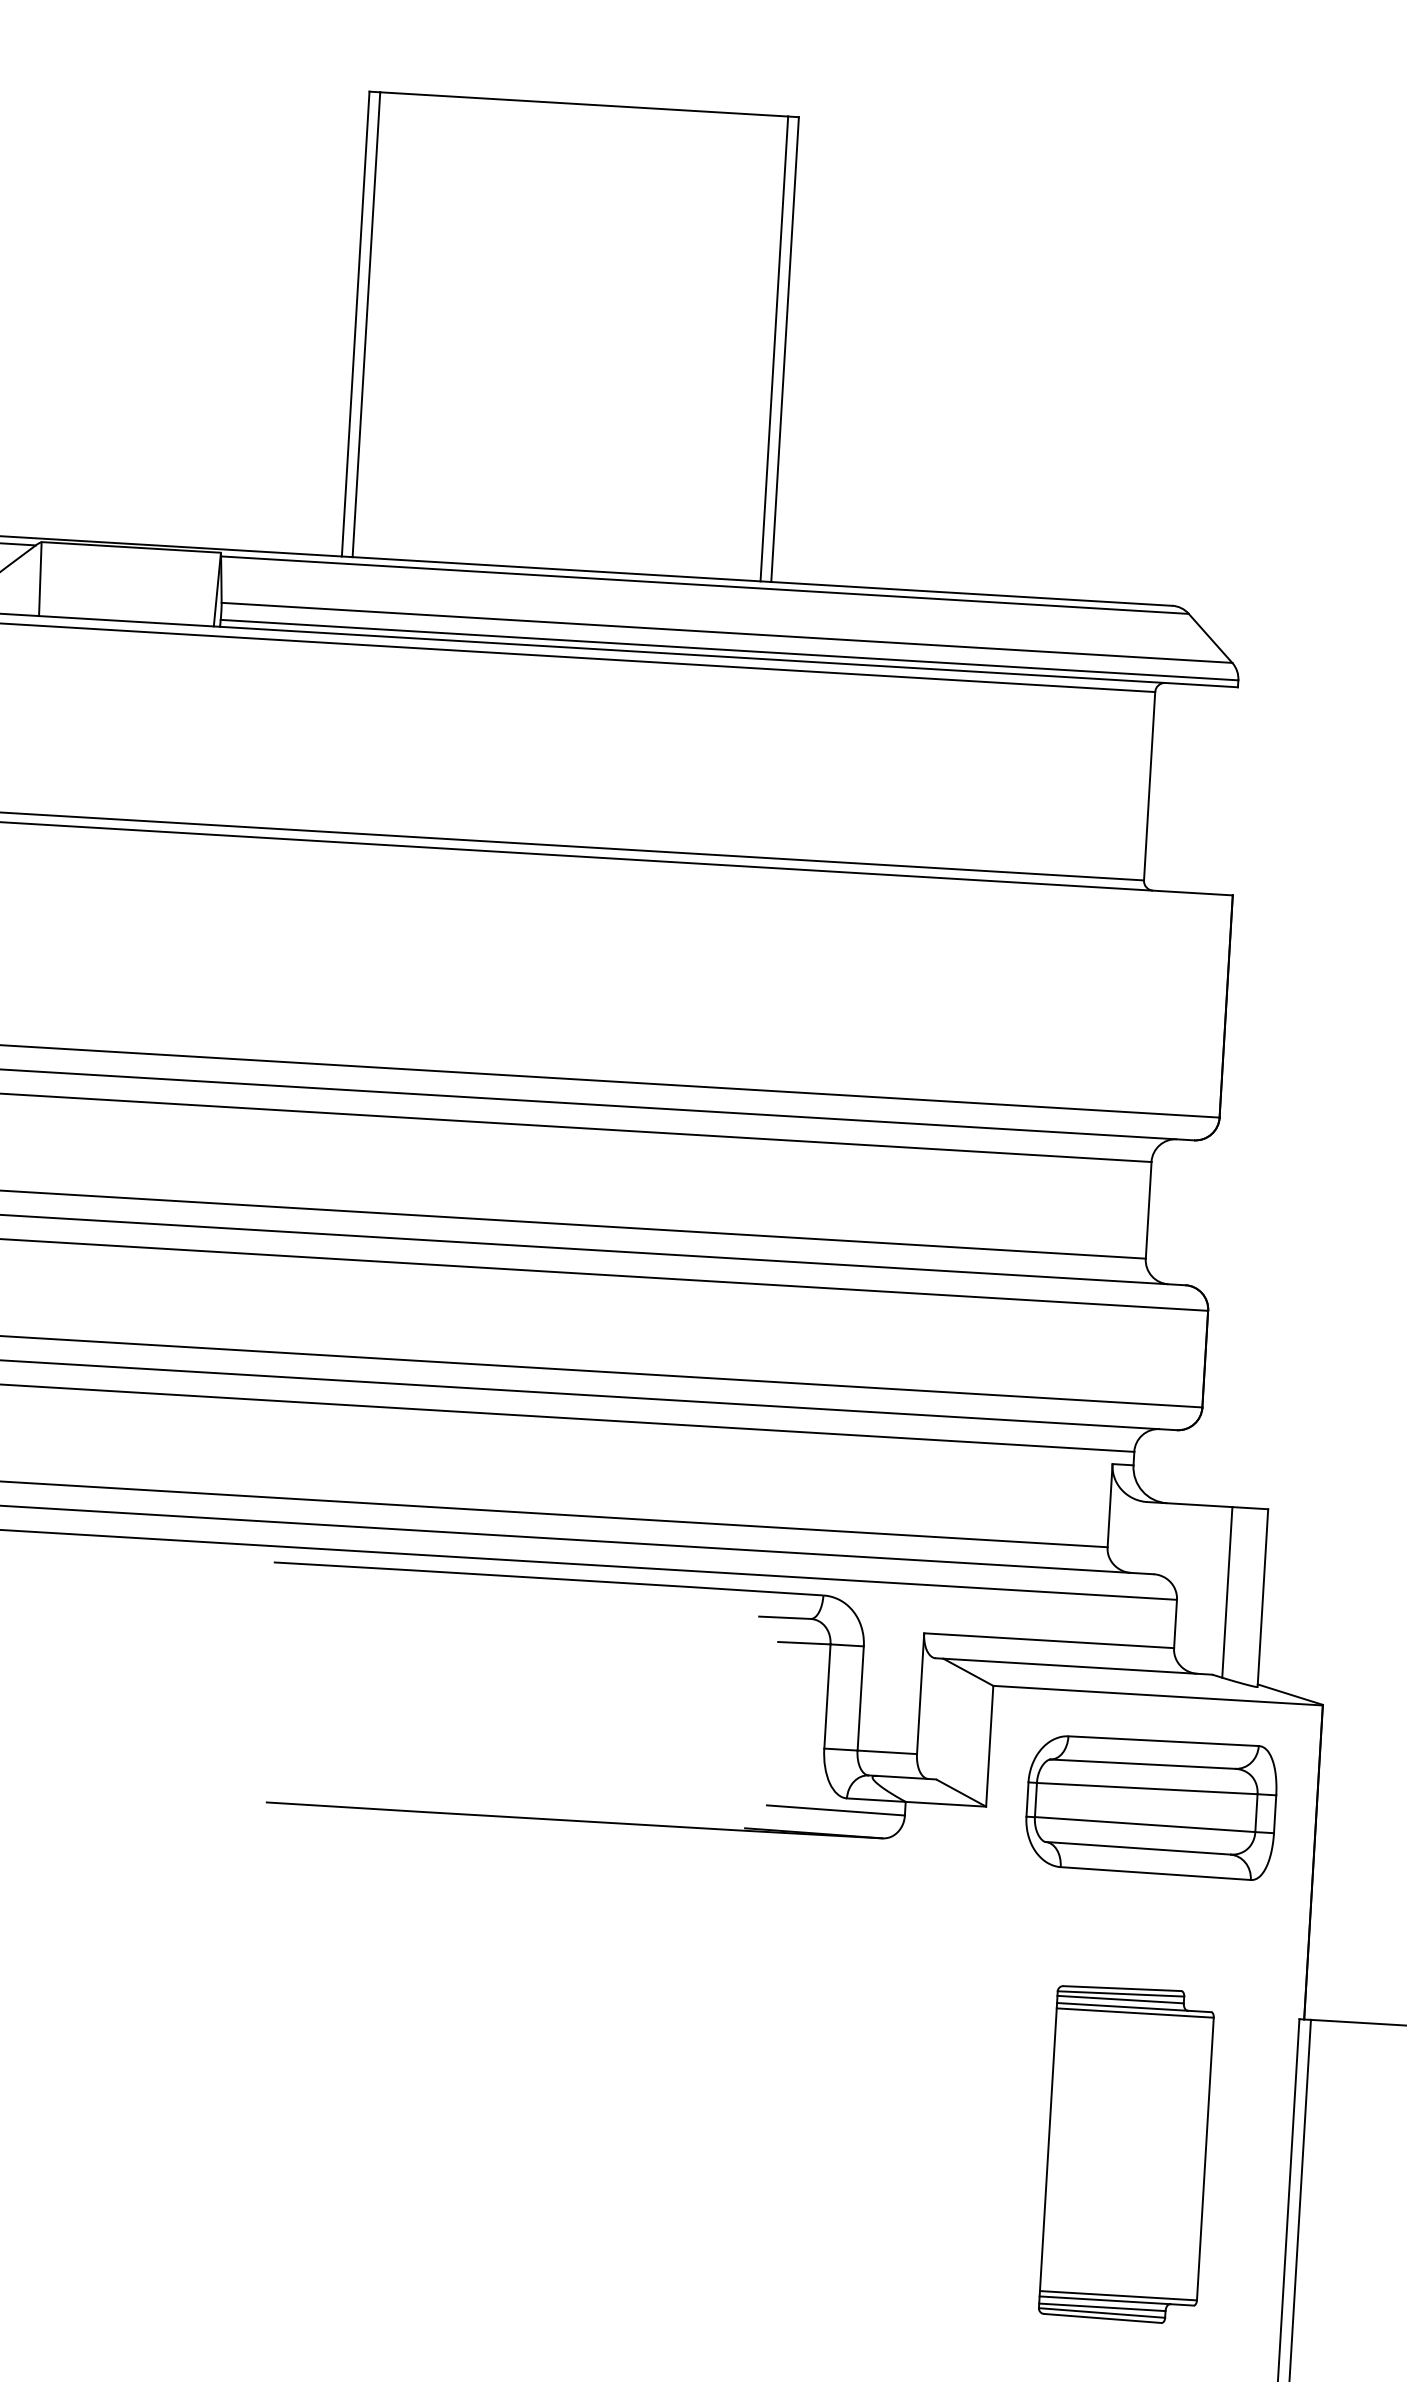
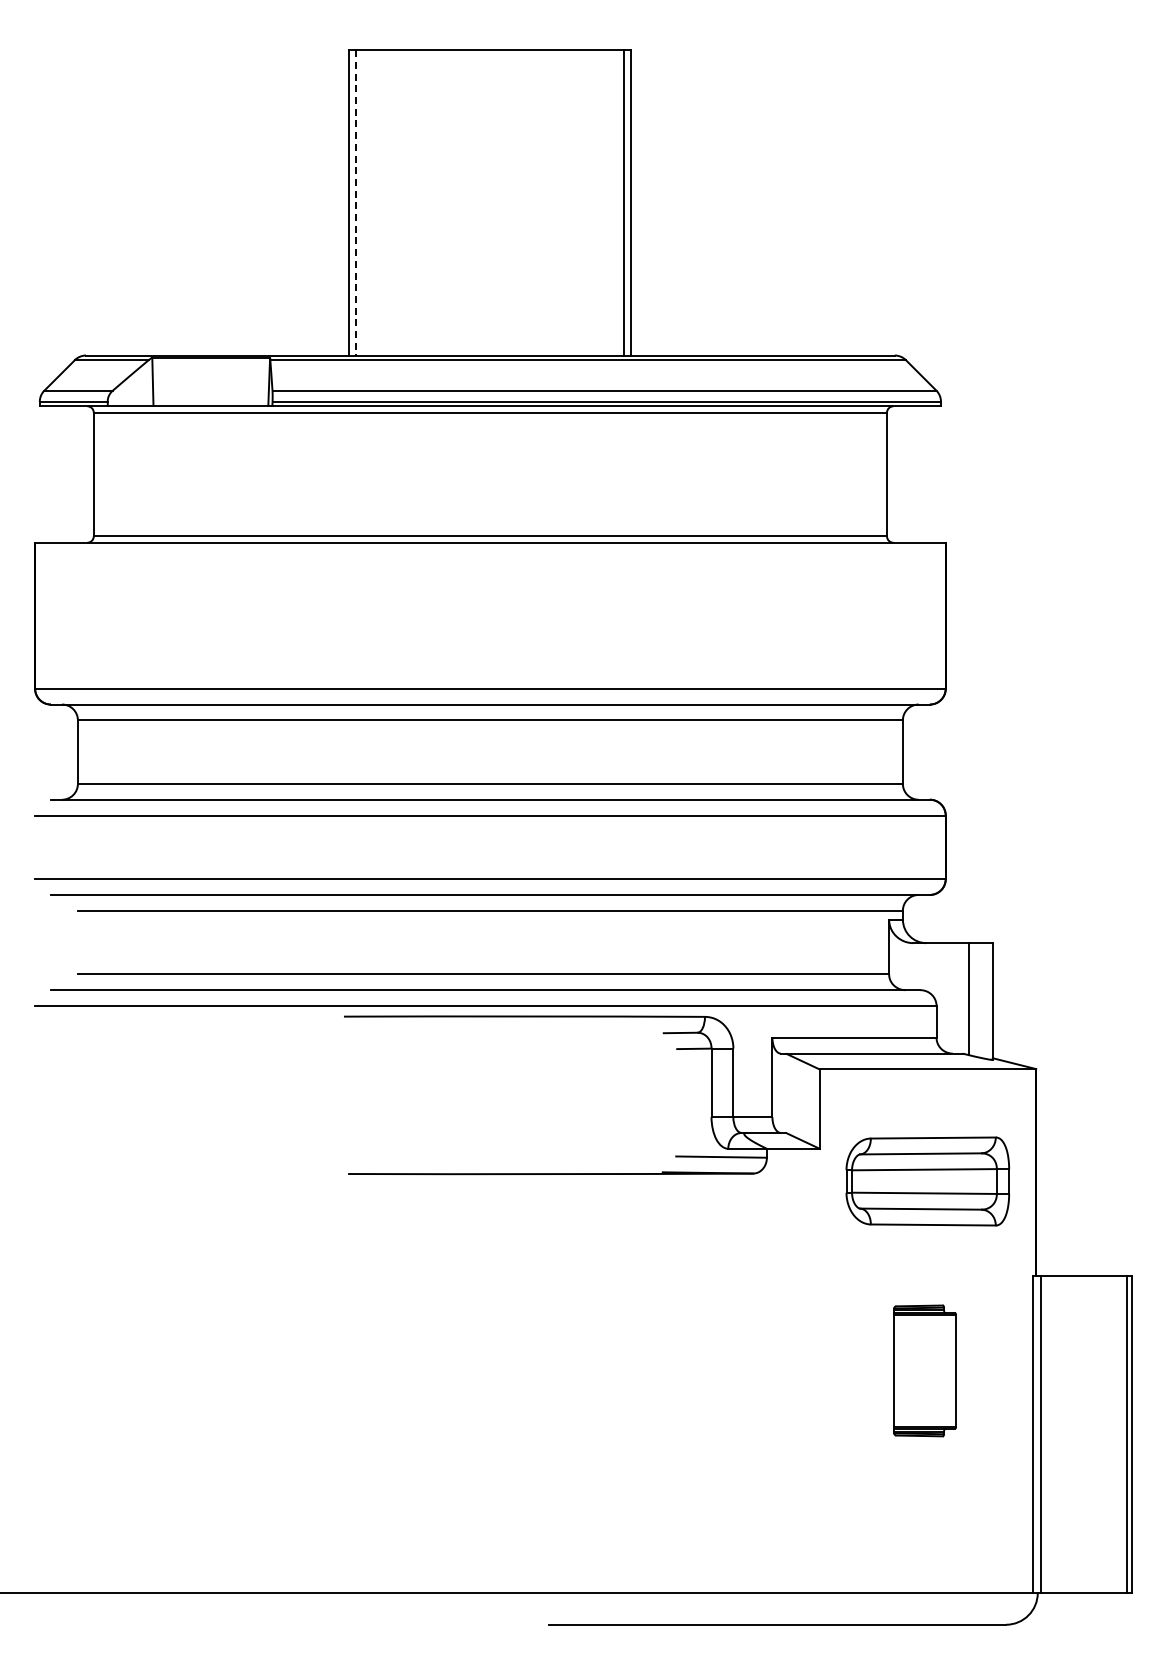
line: (366, 324) -> (356, 202), solid -> dashed
part: (1150, 1806) -> (927, 1181), moved
part: (1125, 2153) -> (924, 1370), size x0.6

